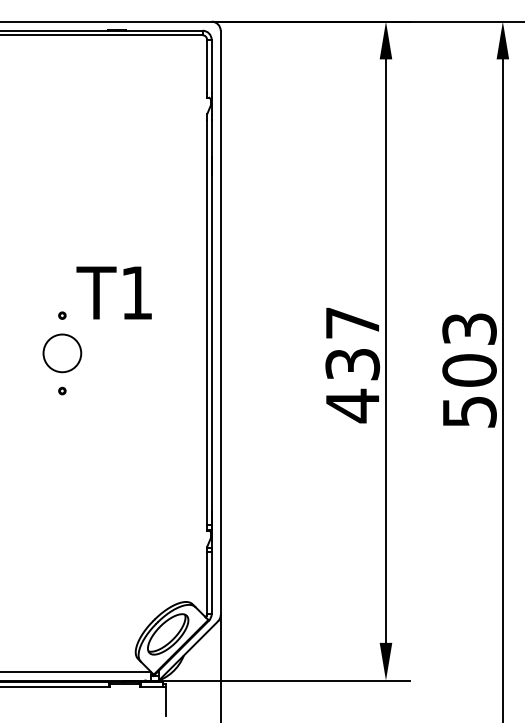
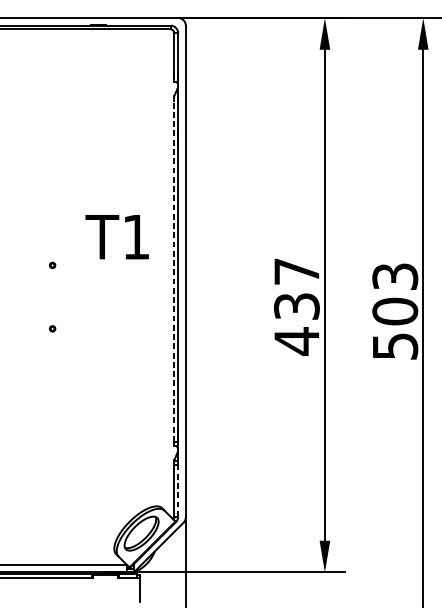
text: (113, 292) -> (116, 236), moved
line: (207, 322) -> (174, 271), solid -> dashed
circle: (62, 353) -> (52, 297), removed
line: (211, 583) -> (178, 490), solid -> dashed

